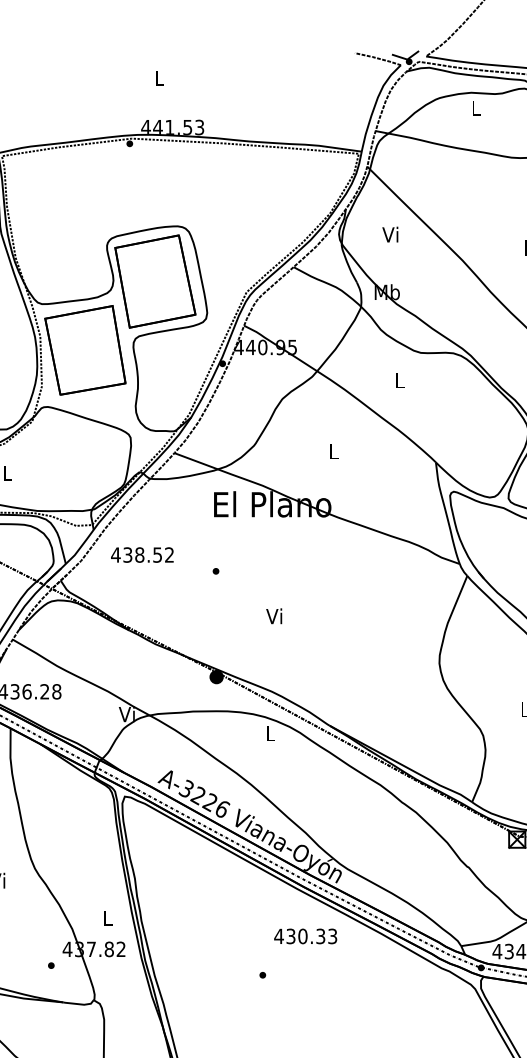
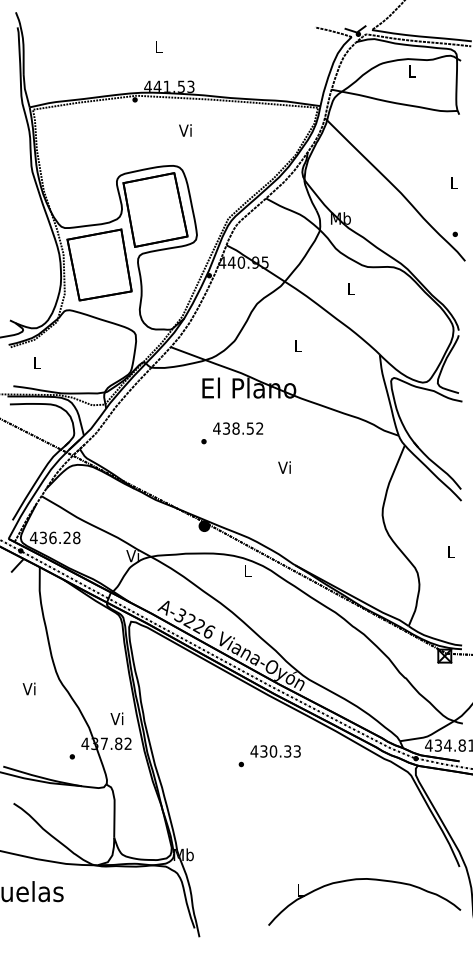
text: (390, 234) -> (185, 130), moved
text: (142, 554) -> (238, 428), moved
text: (274, 616) -> (284, 467), moved
text: (106, 917) -> (116, 718), L -> Vi
text: (305, 936) -> (275, 751), moved

